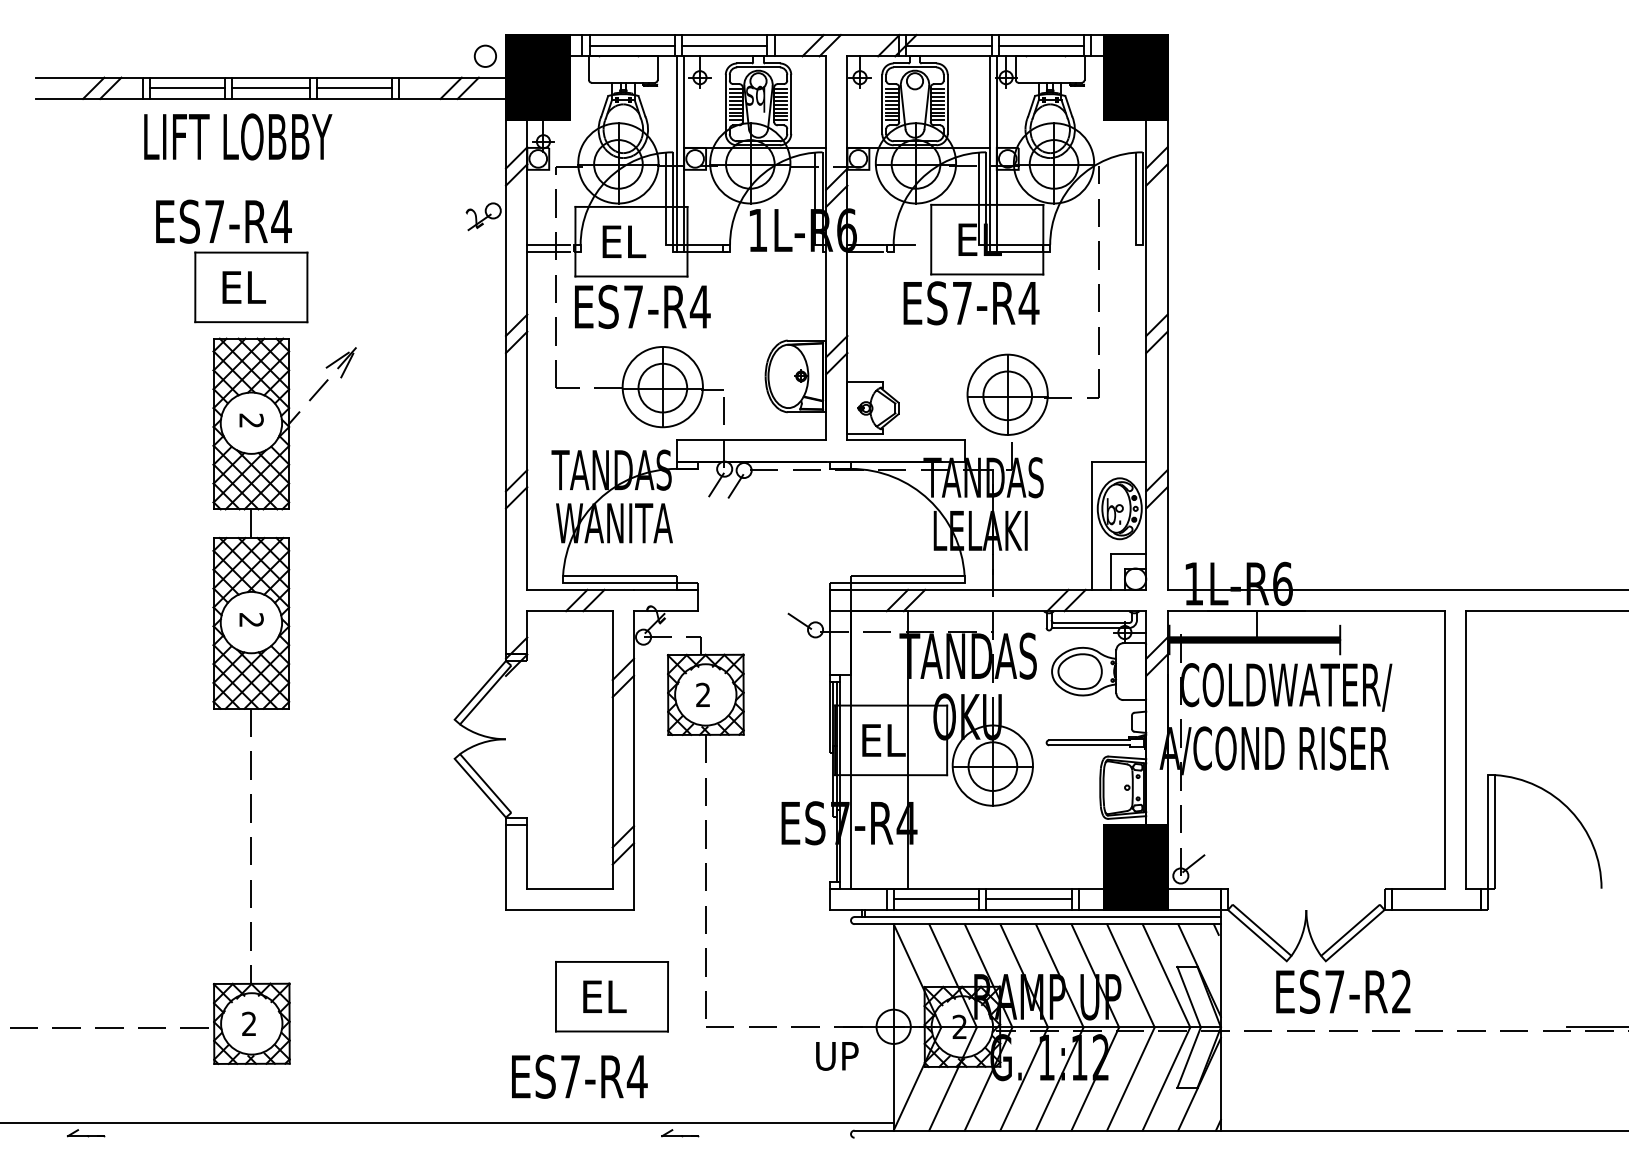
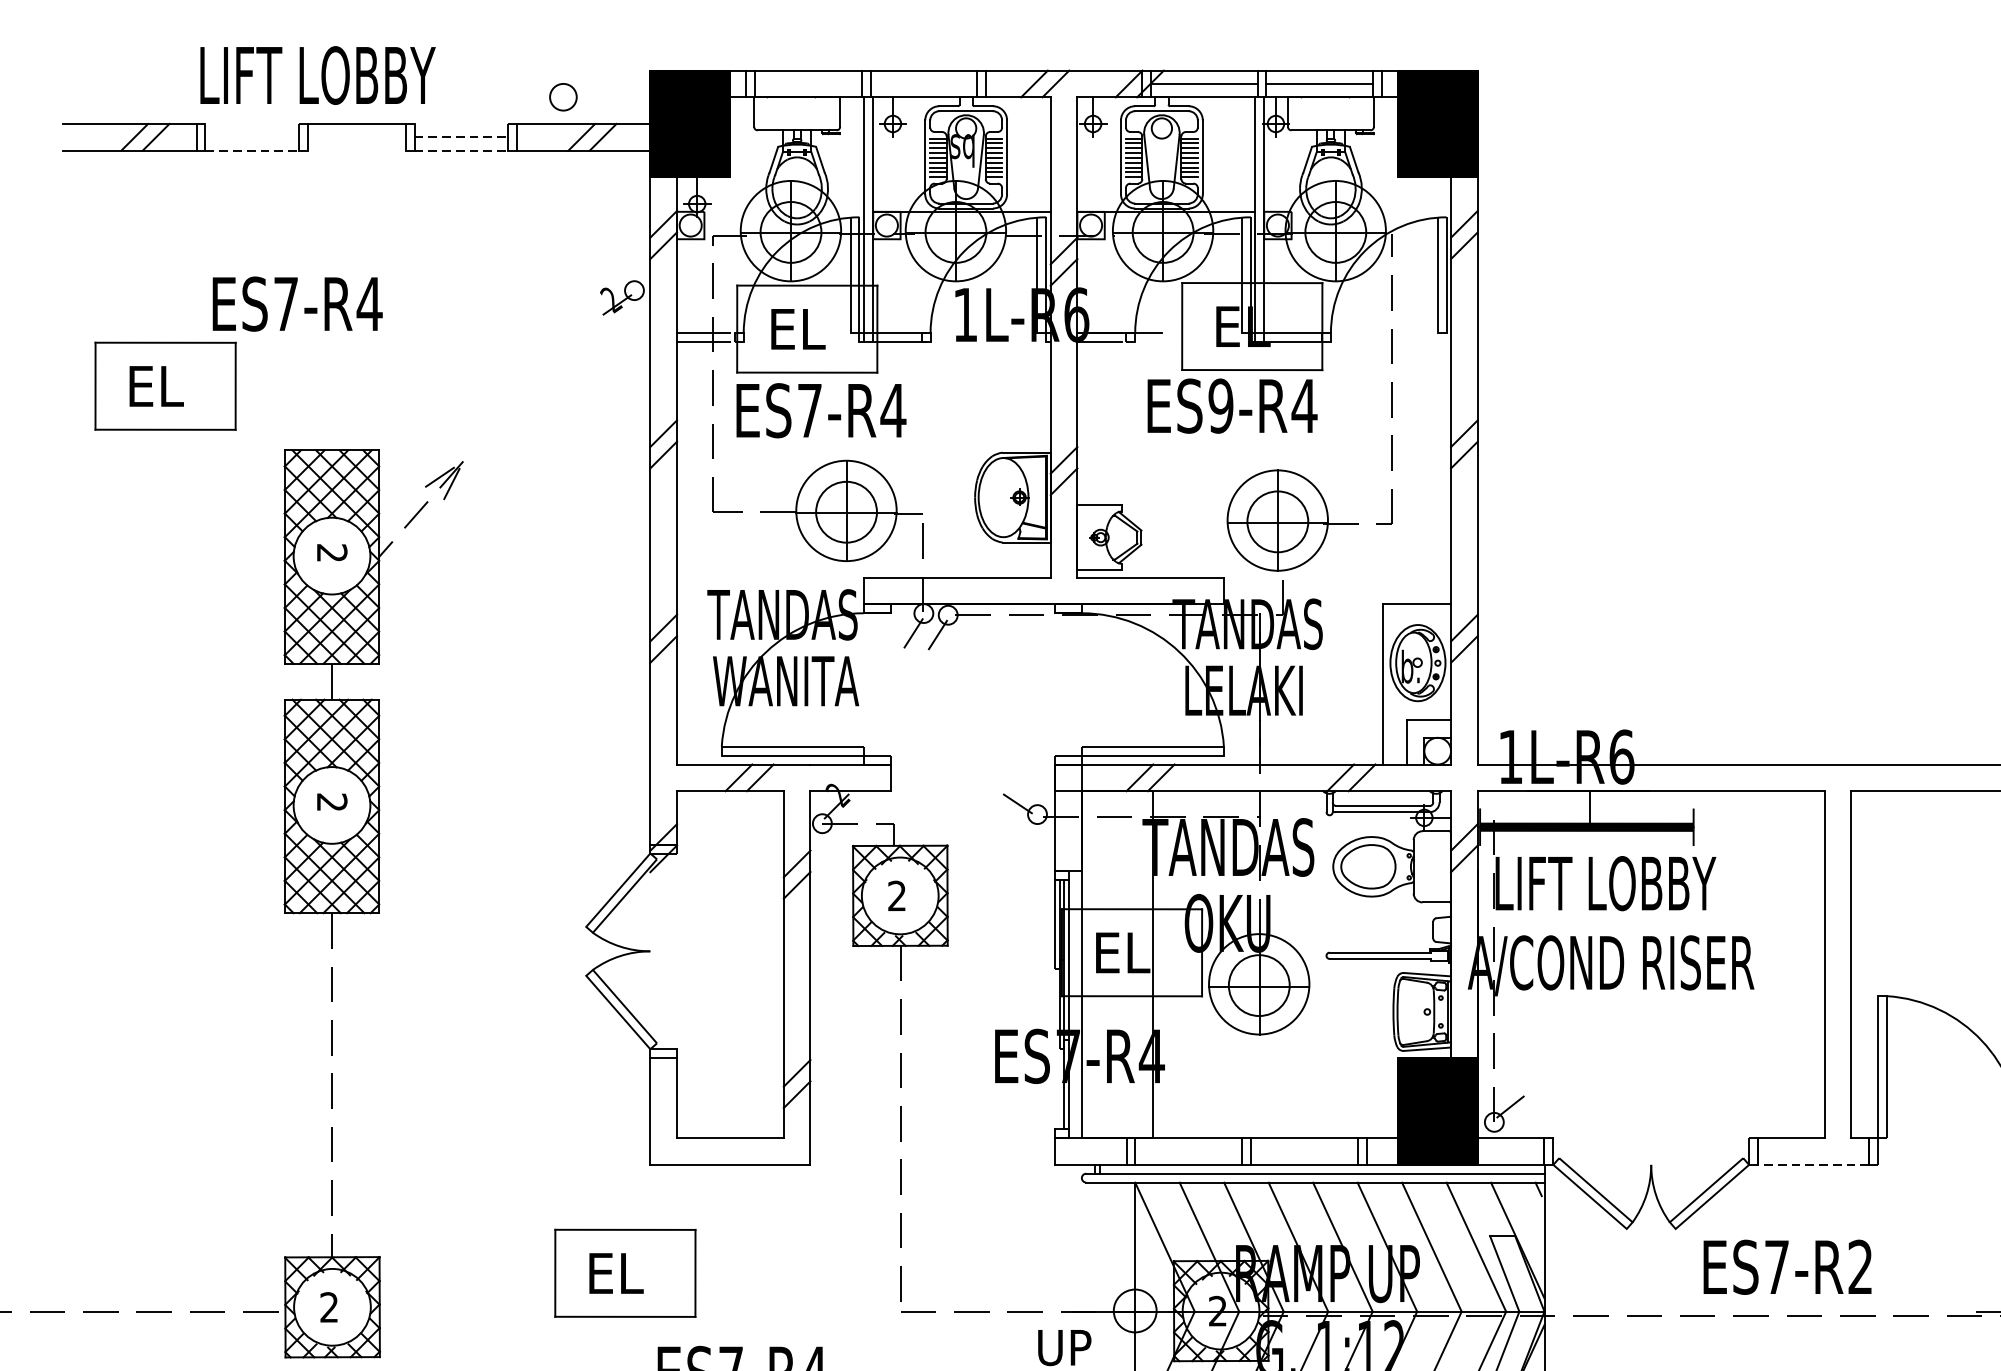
line: (631, 45) -> (807, 83), removed
line: (724, 45) -> (923, 83), removed
circle: (484, 55) -> (562, 96), moved
line: (187, 77) -> (252, 123), removed
line: (354, 77) -> (460, 123), removed
line: (187, 88) -> (252, 137), removed
line: (271, 88) -> (357, 137), removed
line: (355, 88) -> (462, 137), solid -> dashed
line: (188, 99) -> (253, 151), solid -> dashed
line: (271, 99) -> (357, 151), removed
line: (355, 99) -> (462, 151), solid -> dashed
text: (238, 136) -> (318, 74), moved
part: (251, 287) -> (165, 386), moved
text: (962, 303) -> (1221, 406), ES7-R4 -> ES9-R4
text: (1286, 687) -> (1626, 886), COLDWATER/ -> LIFT LOBBY
line: (936, 899) -> (1188, 1151), removed
line: (1028, 899) -> (1303, 1151), removed
line: (1435, 910) -> (1812, 1165), solid -> dashed
text: (1343, 991) -> (1787, 1266), moved
part: (611, 996) -> (624, 1273), moved

